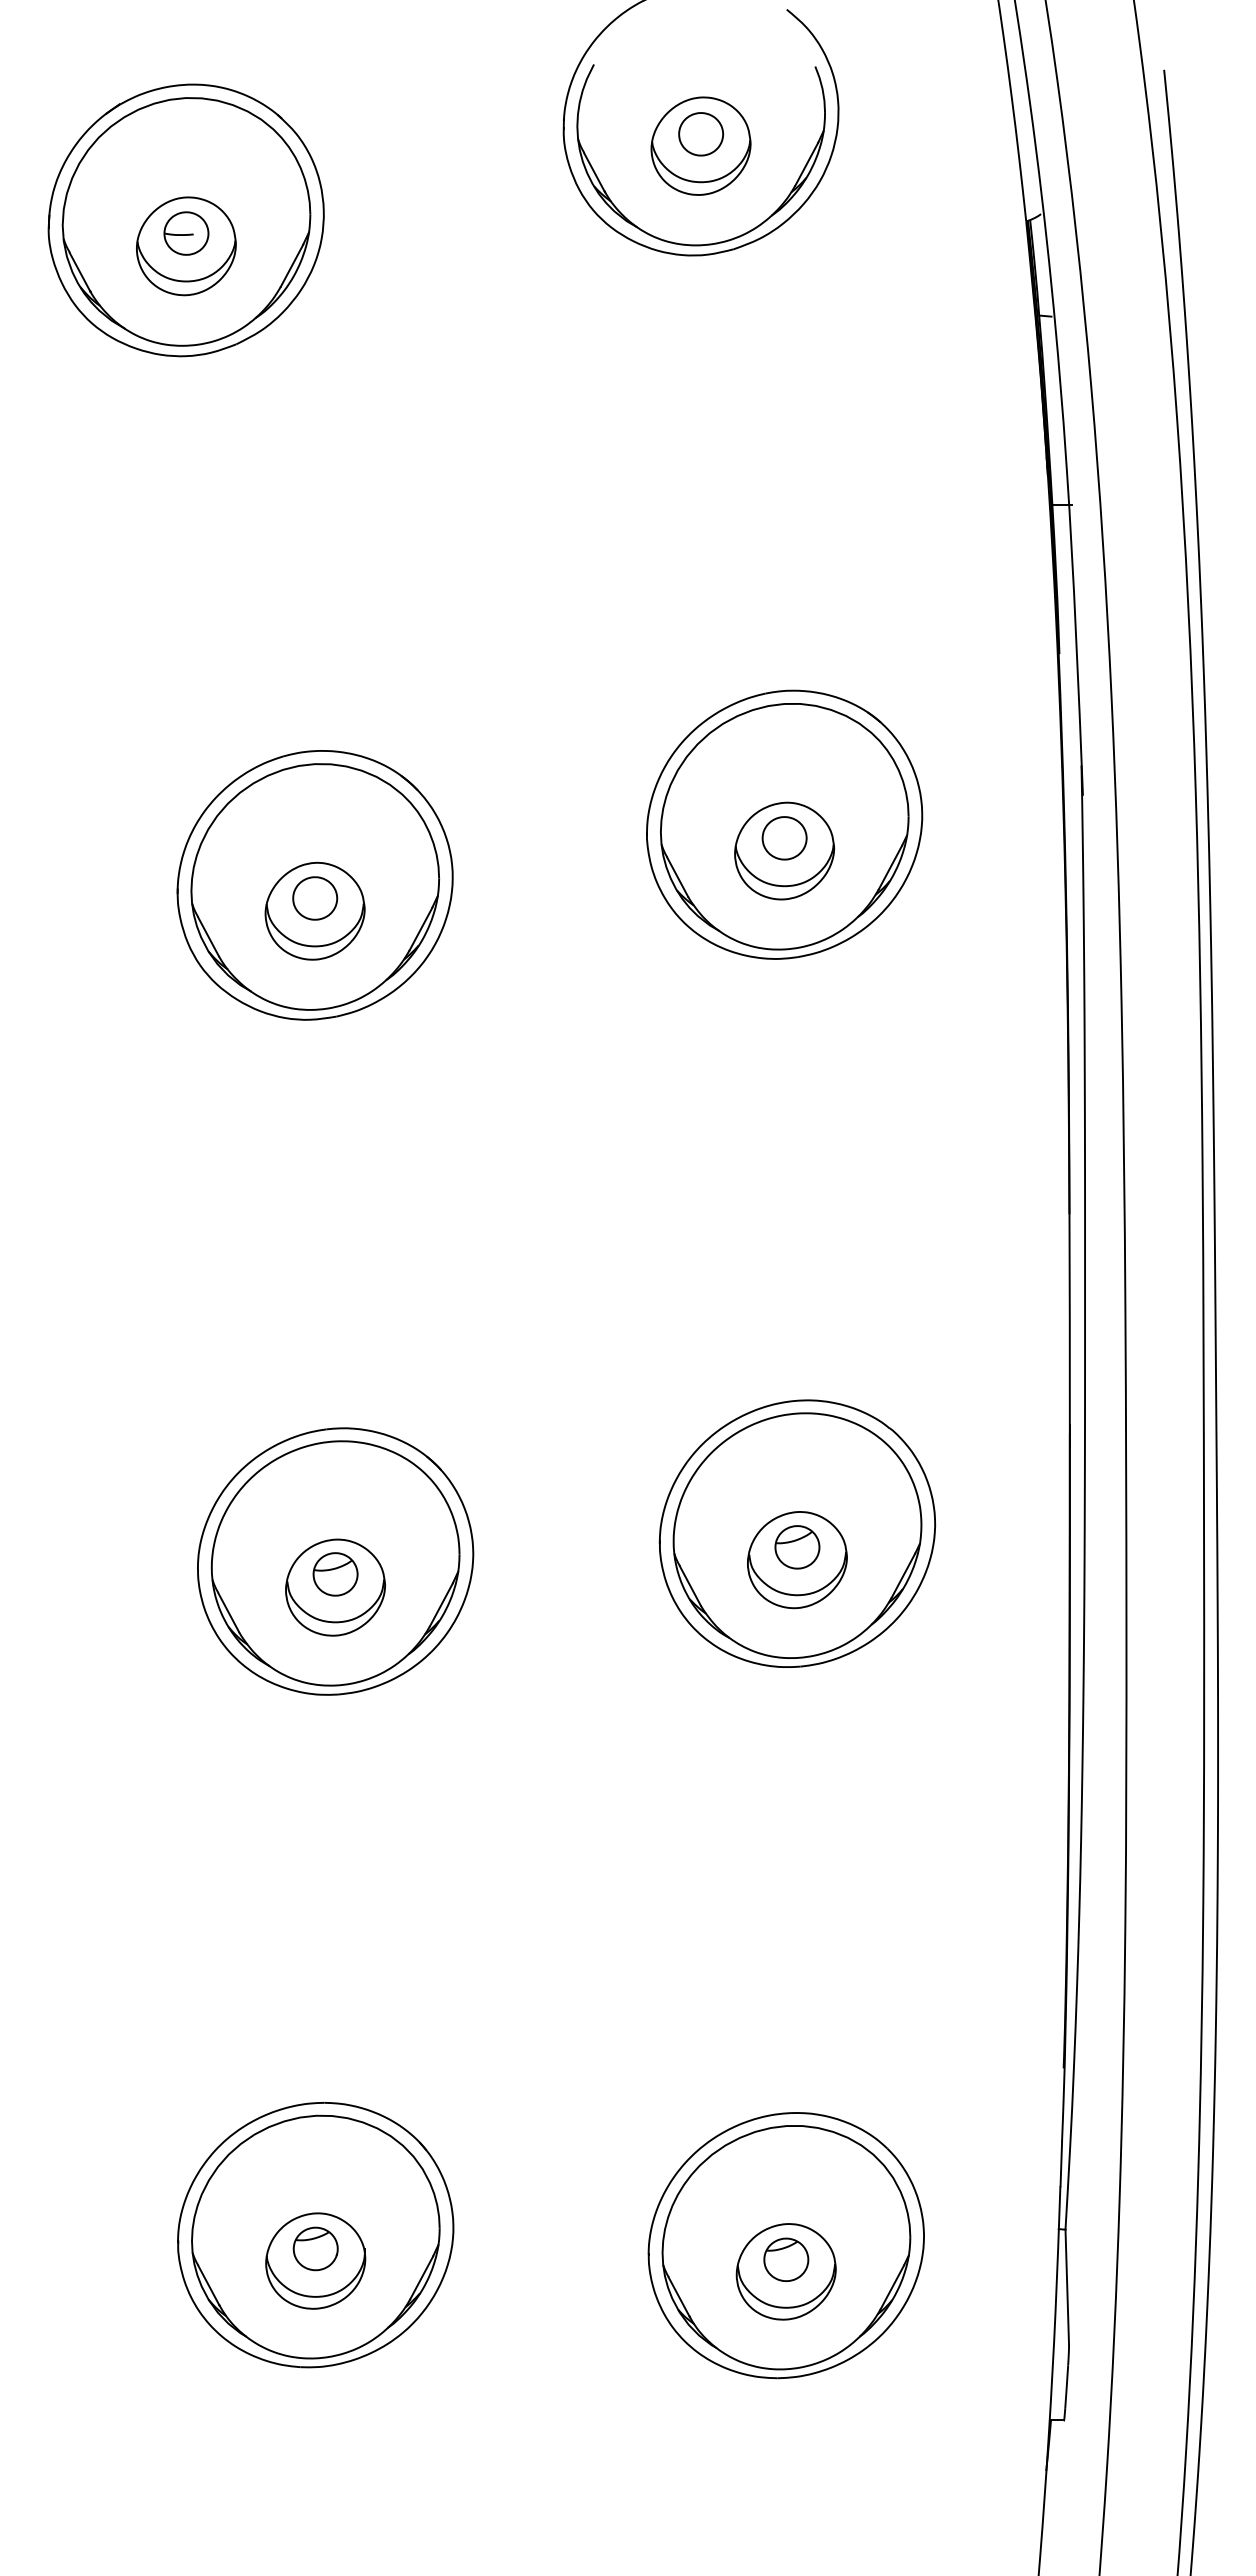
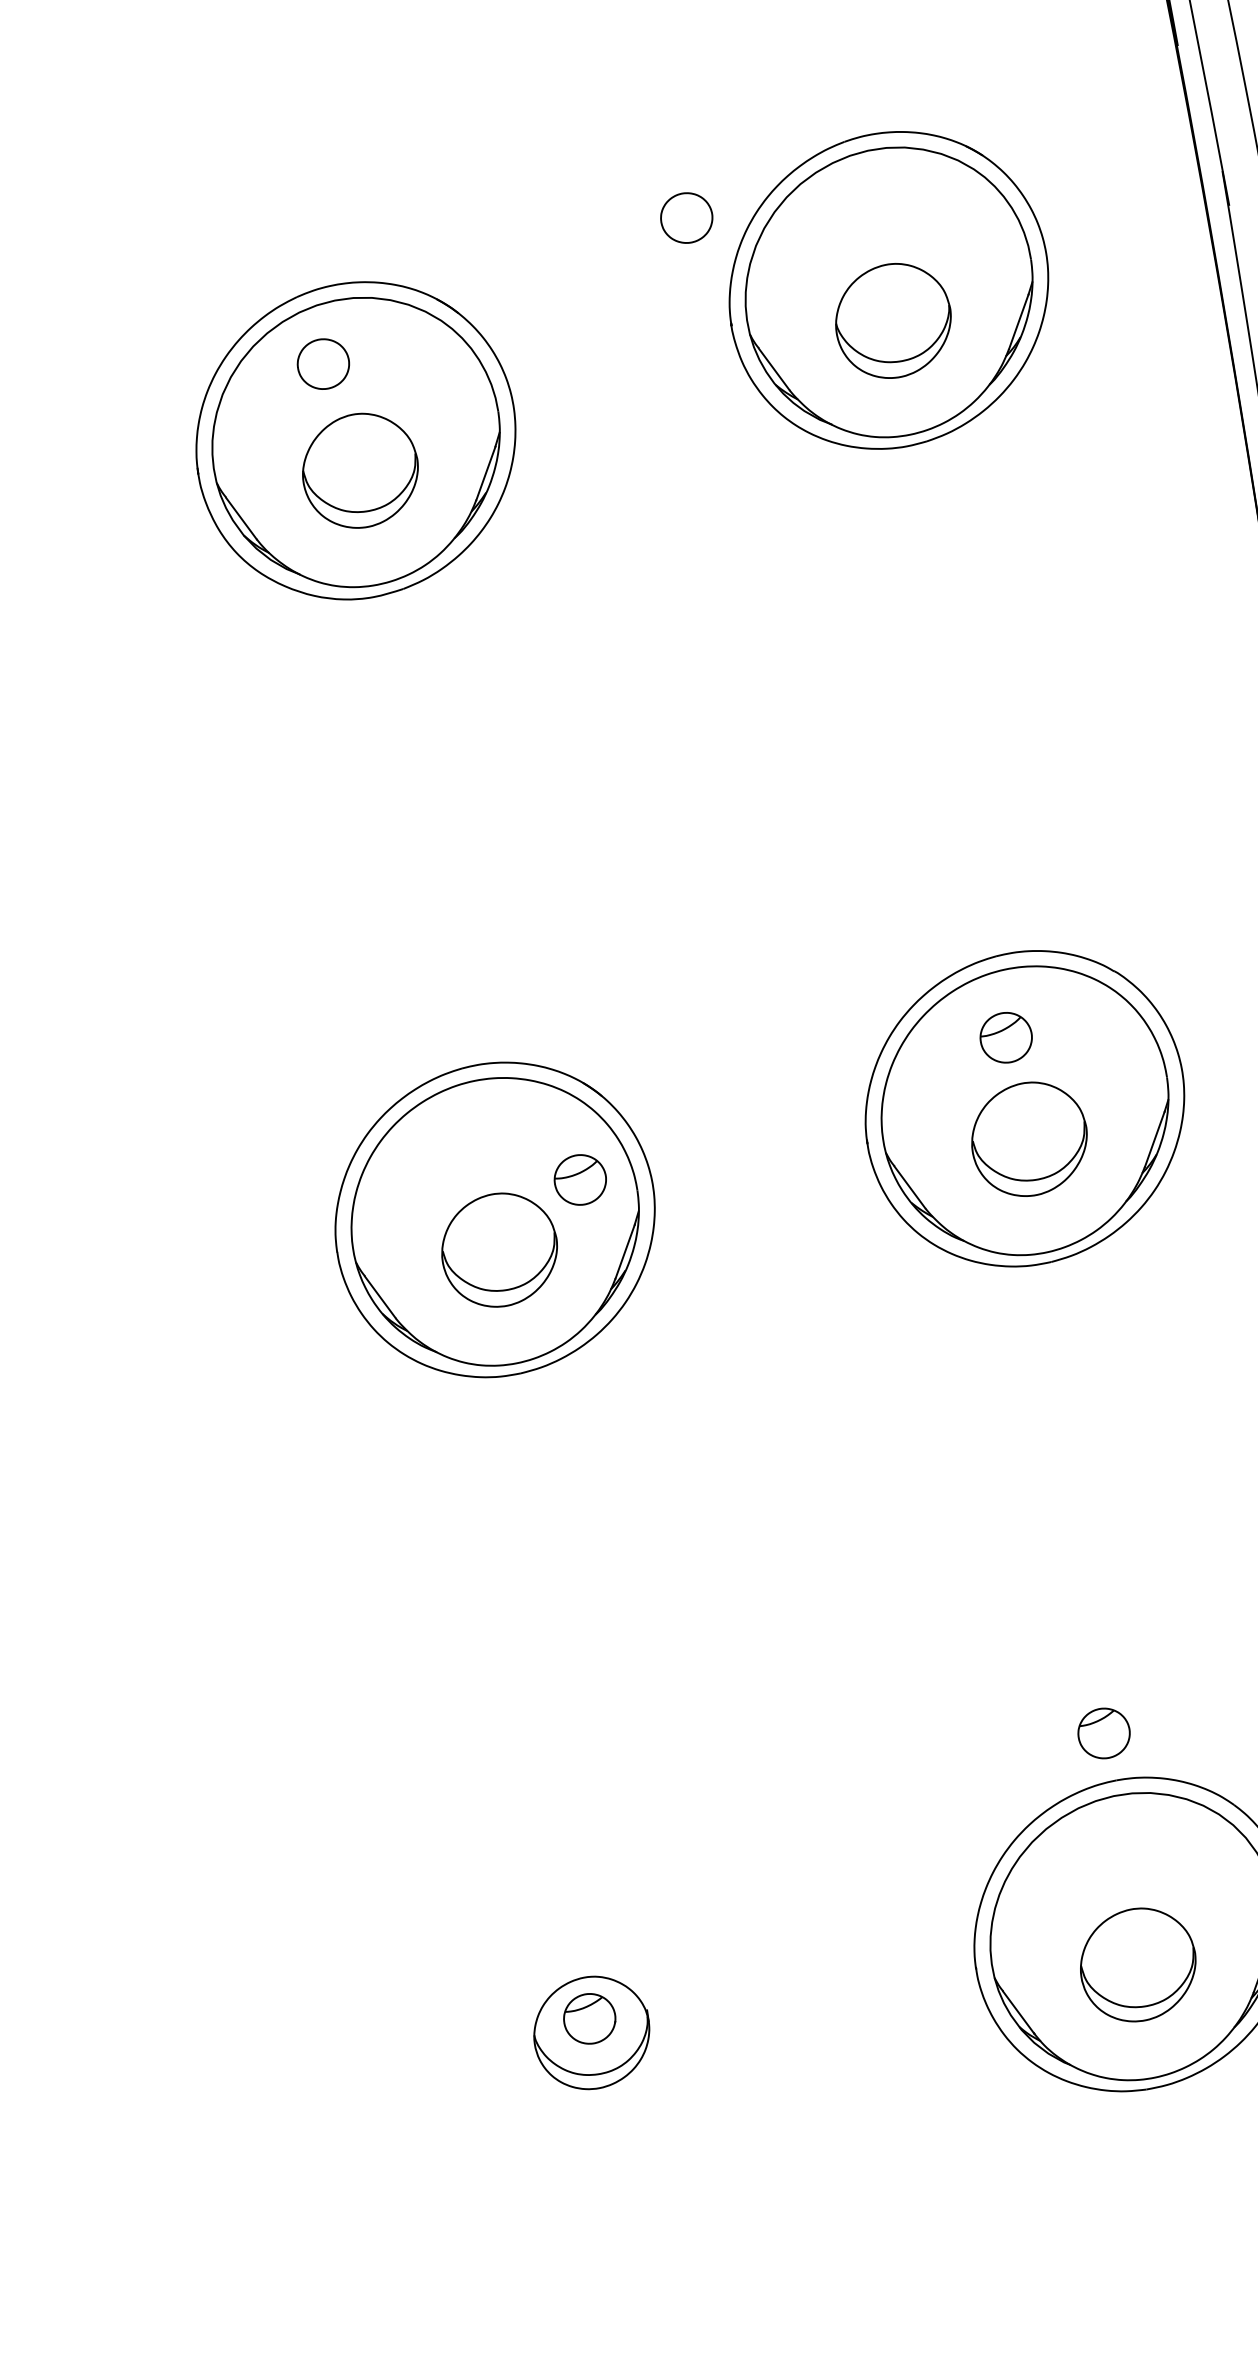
part: (784, 838) -> (686, 218), moved
part: (315, 898) -> (323, 364), moved
part: (797, 1547) -> (1006, 1037), moved
part: (335, 1574) -> (580, 1180), moved
part: (315, 2235) -> (587, 2003), removed
part: (786, 2259) -> (1104, 1733), moved

